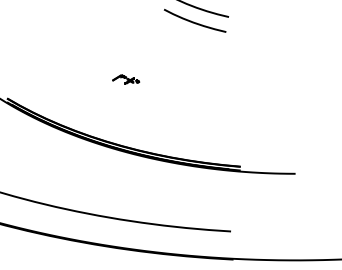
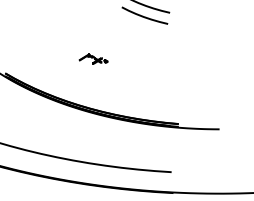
part: (125, 79) -> (93, 59), size x1.43

